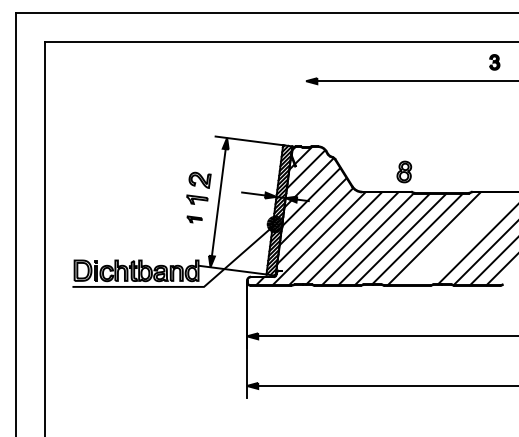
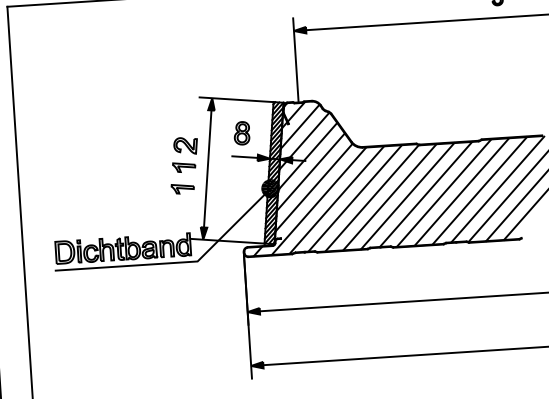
line: (306, 107) -> (296, 59), added
part: (404, 171) -> (242, 132), moved
part: (194, 219) -> (182, 188), size x1.43
line: (450, 238) -> (461, 191), added
line: (466, 238) -> (479, 190), added

